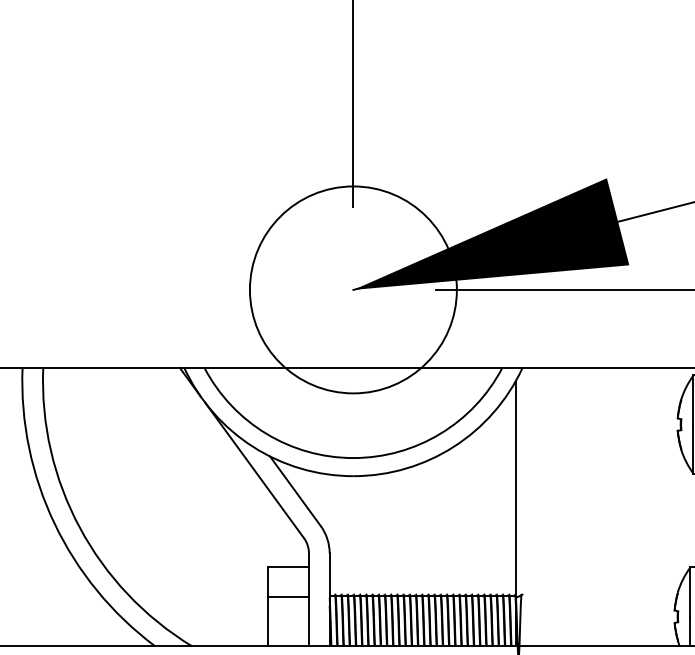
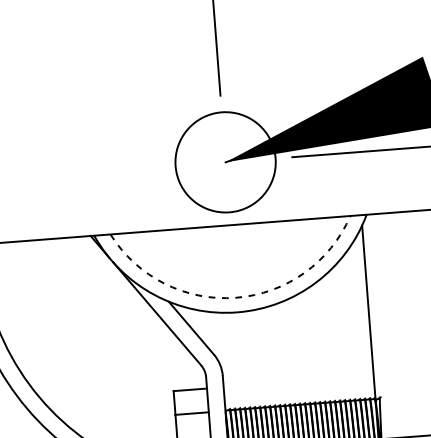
circle: (352, 289) -> (224, 162), size x0.6
arc: (353, 458) -> (236, 298), solid -> dashed

